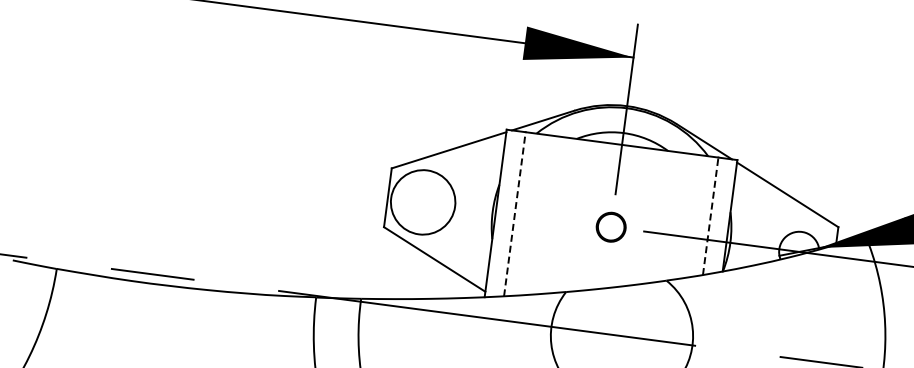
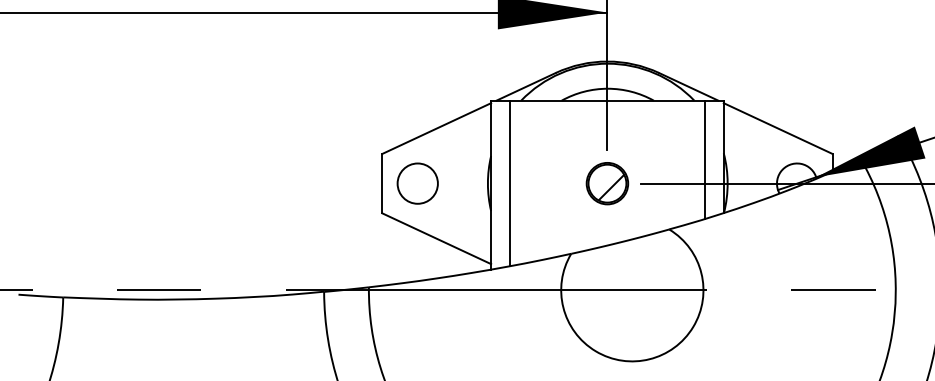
circle: (422, 202) -> (417, 183), size x0.62
line: (515, 214) -> (510, 183), dashed -> solid
line: (710, 215) -> (704, 159), dashed -> solid
part: (611, 227) -> (607, 183), size x1.43

